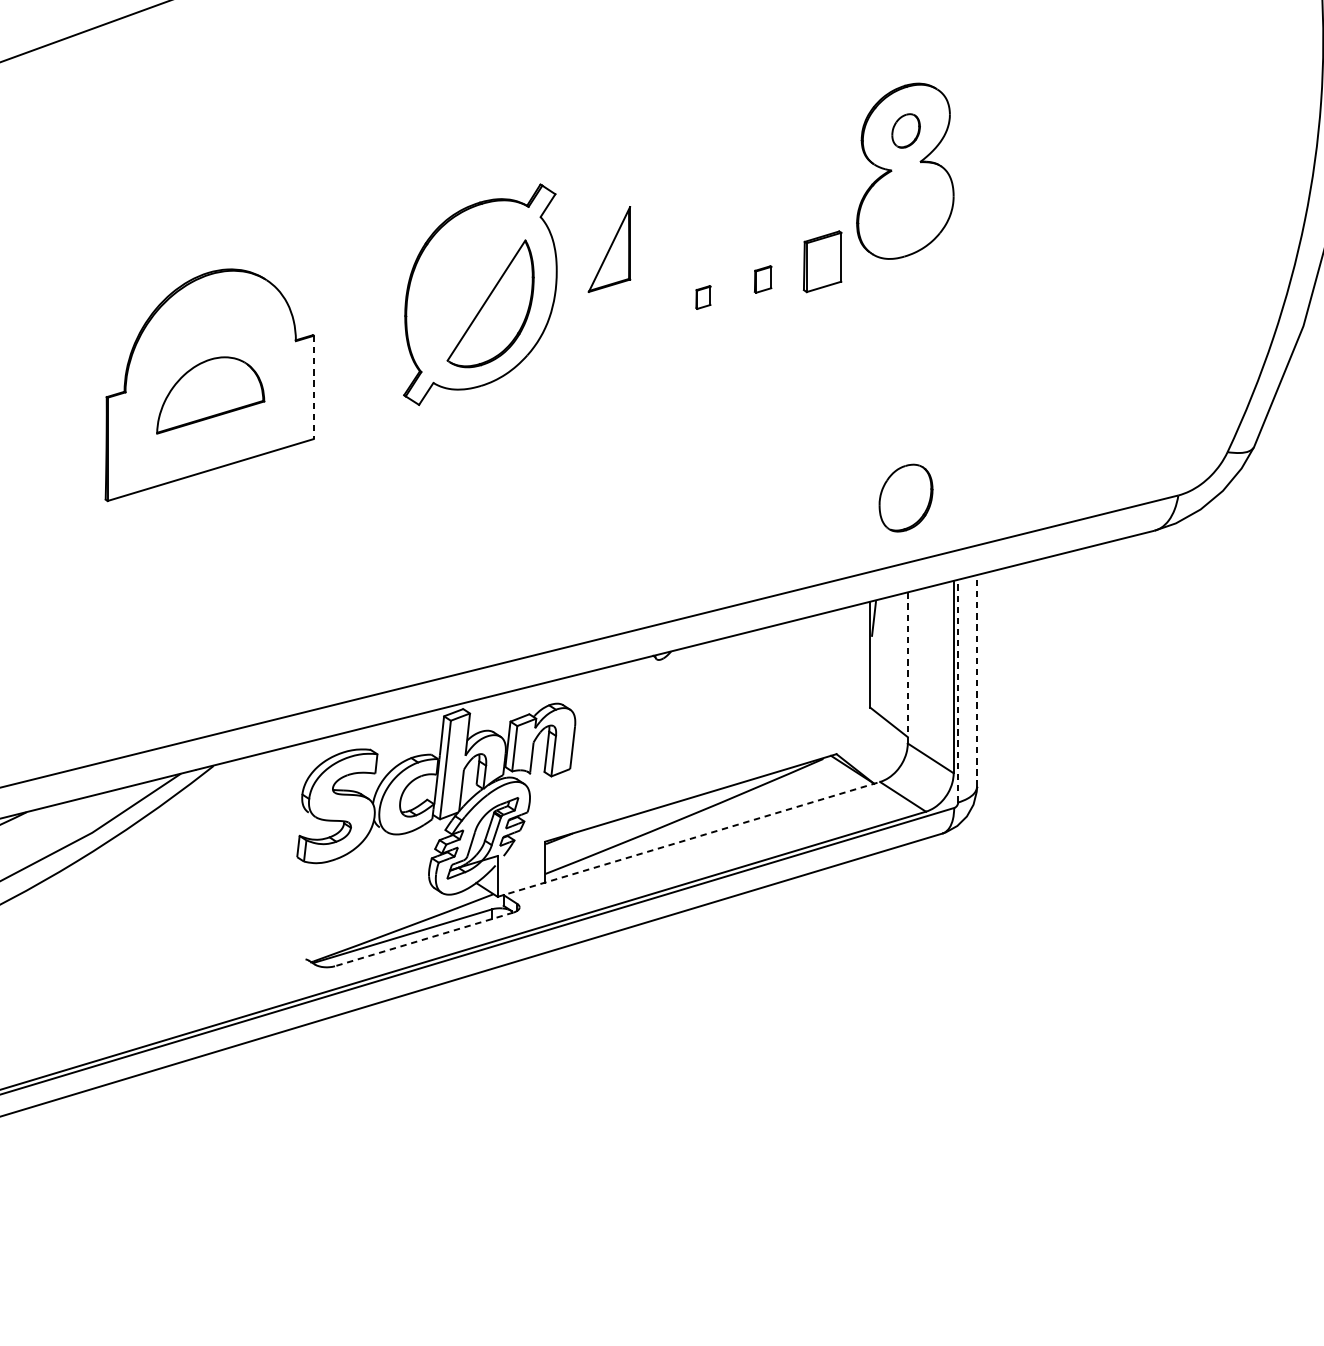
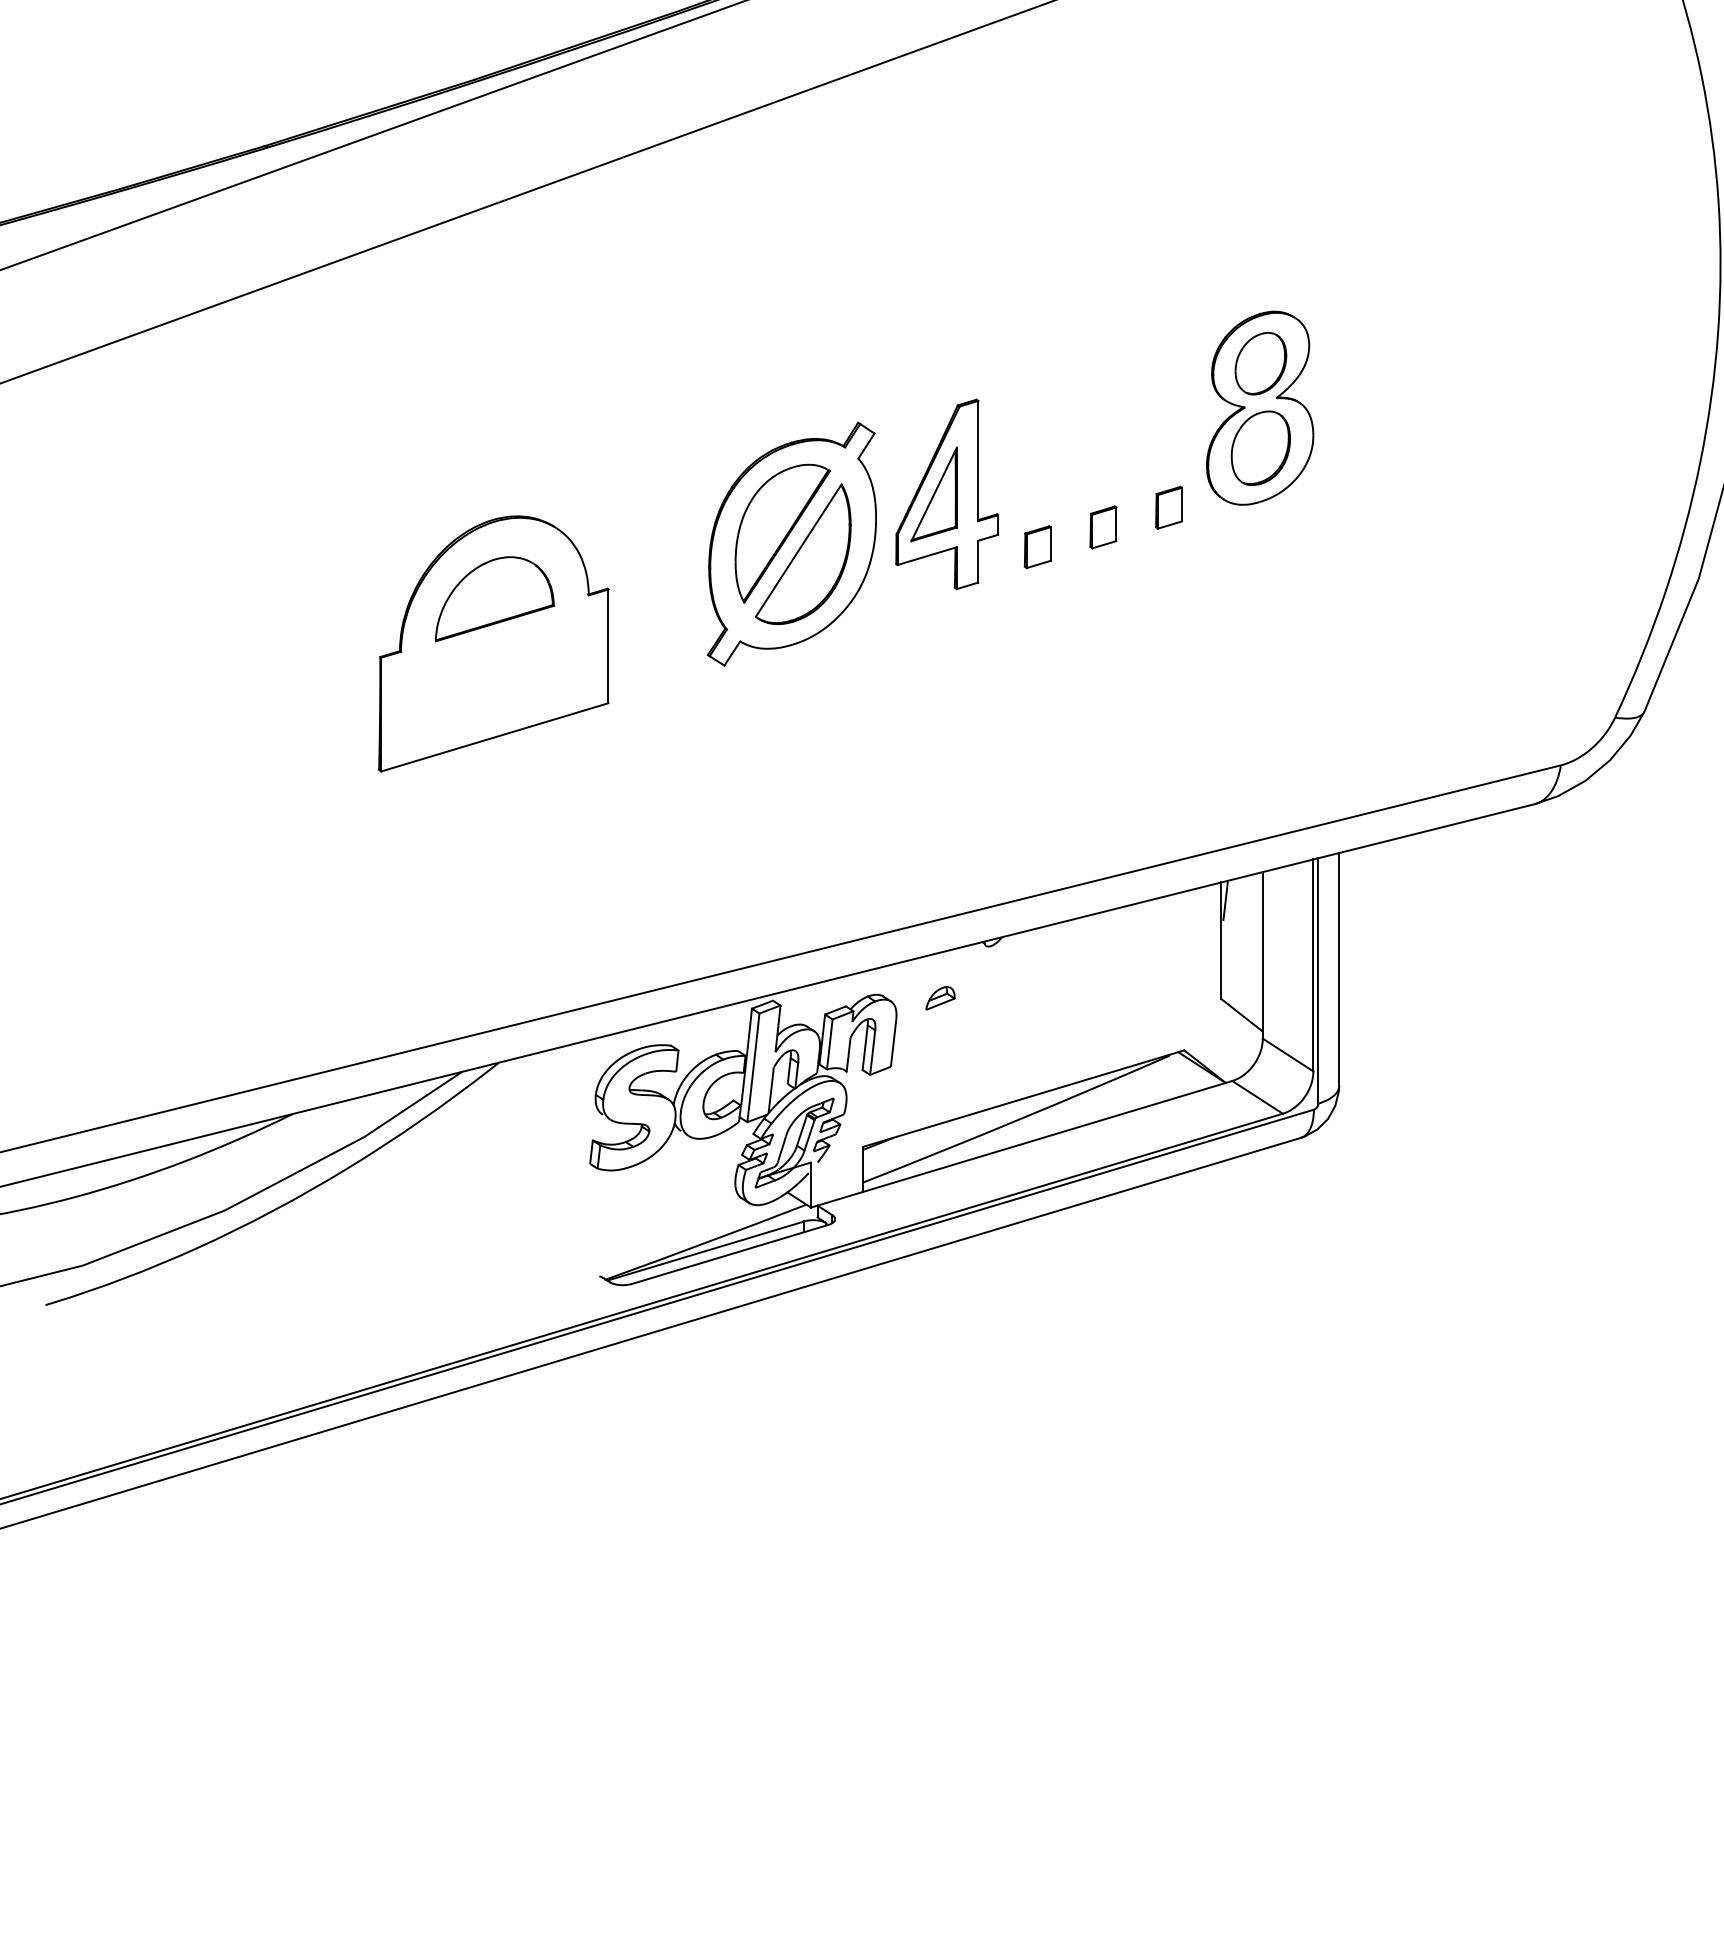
part: (905, 130) -> (1260, 363), size x1.67
part: (621, 249) -> (947, 494), added
part: (822, 261) -> (1168, 507), size x0.62
part: (763, 279) -> (1103, 527), size x1.43
part: (471, 284) -> (782, 533), added
part: (703, 297) -> (1037, 547), size x1.67
line: (313, 387) -> (608, 646), dashed -> solid
part: (210, 395) -> (494, 599), moved
part: (905, 498) -> (1260, 448), moved
line: (907, 668) -> (1262, 955), dashed -> solid
line: (977, 680) -> (1339, 969), dashed -> solid
line: (958, 690) -> (1318, 980), dashed -> solid
part: (615, 707) -> (940, 998), added
line: (688, 839) -> (1021, 1144), dashed -> solid
line: (424, 939) -> (730, 1254), dashed -> solid

